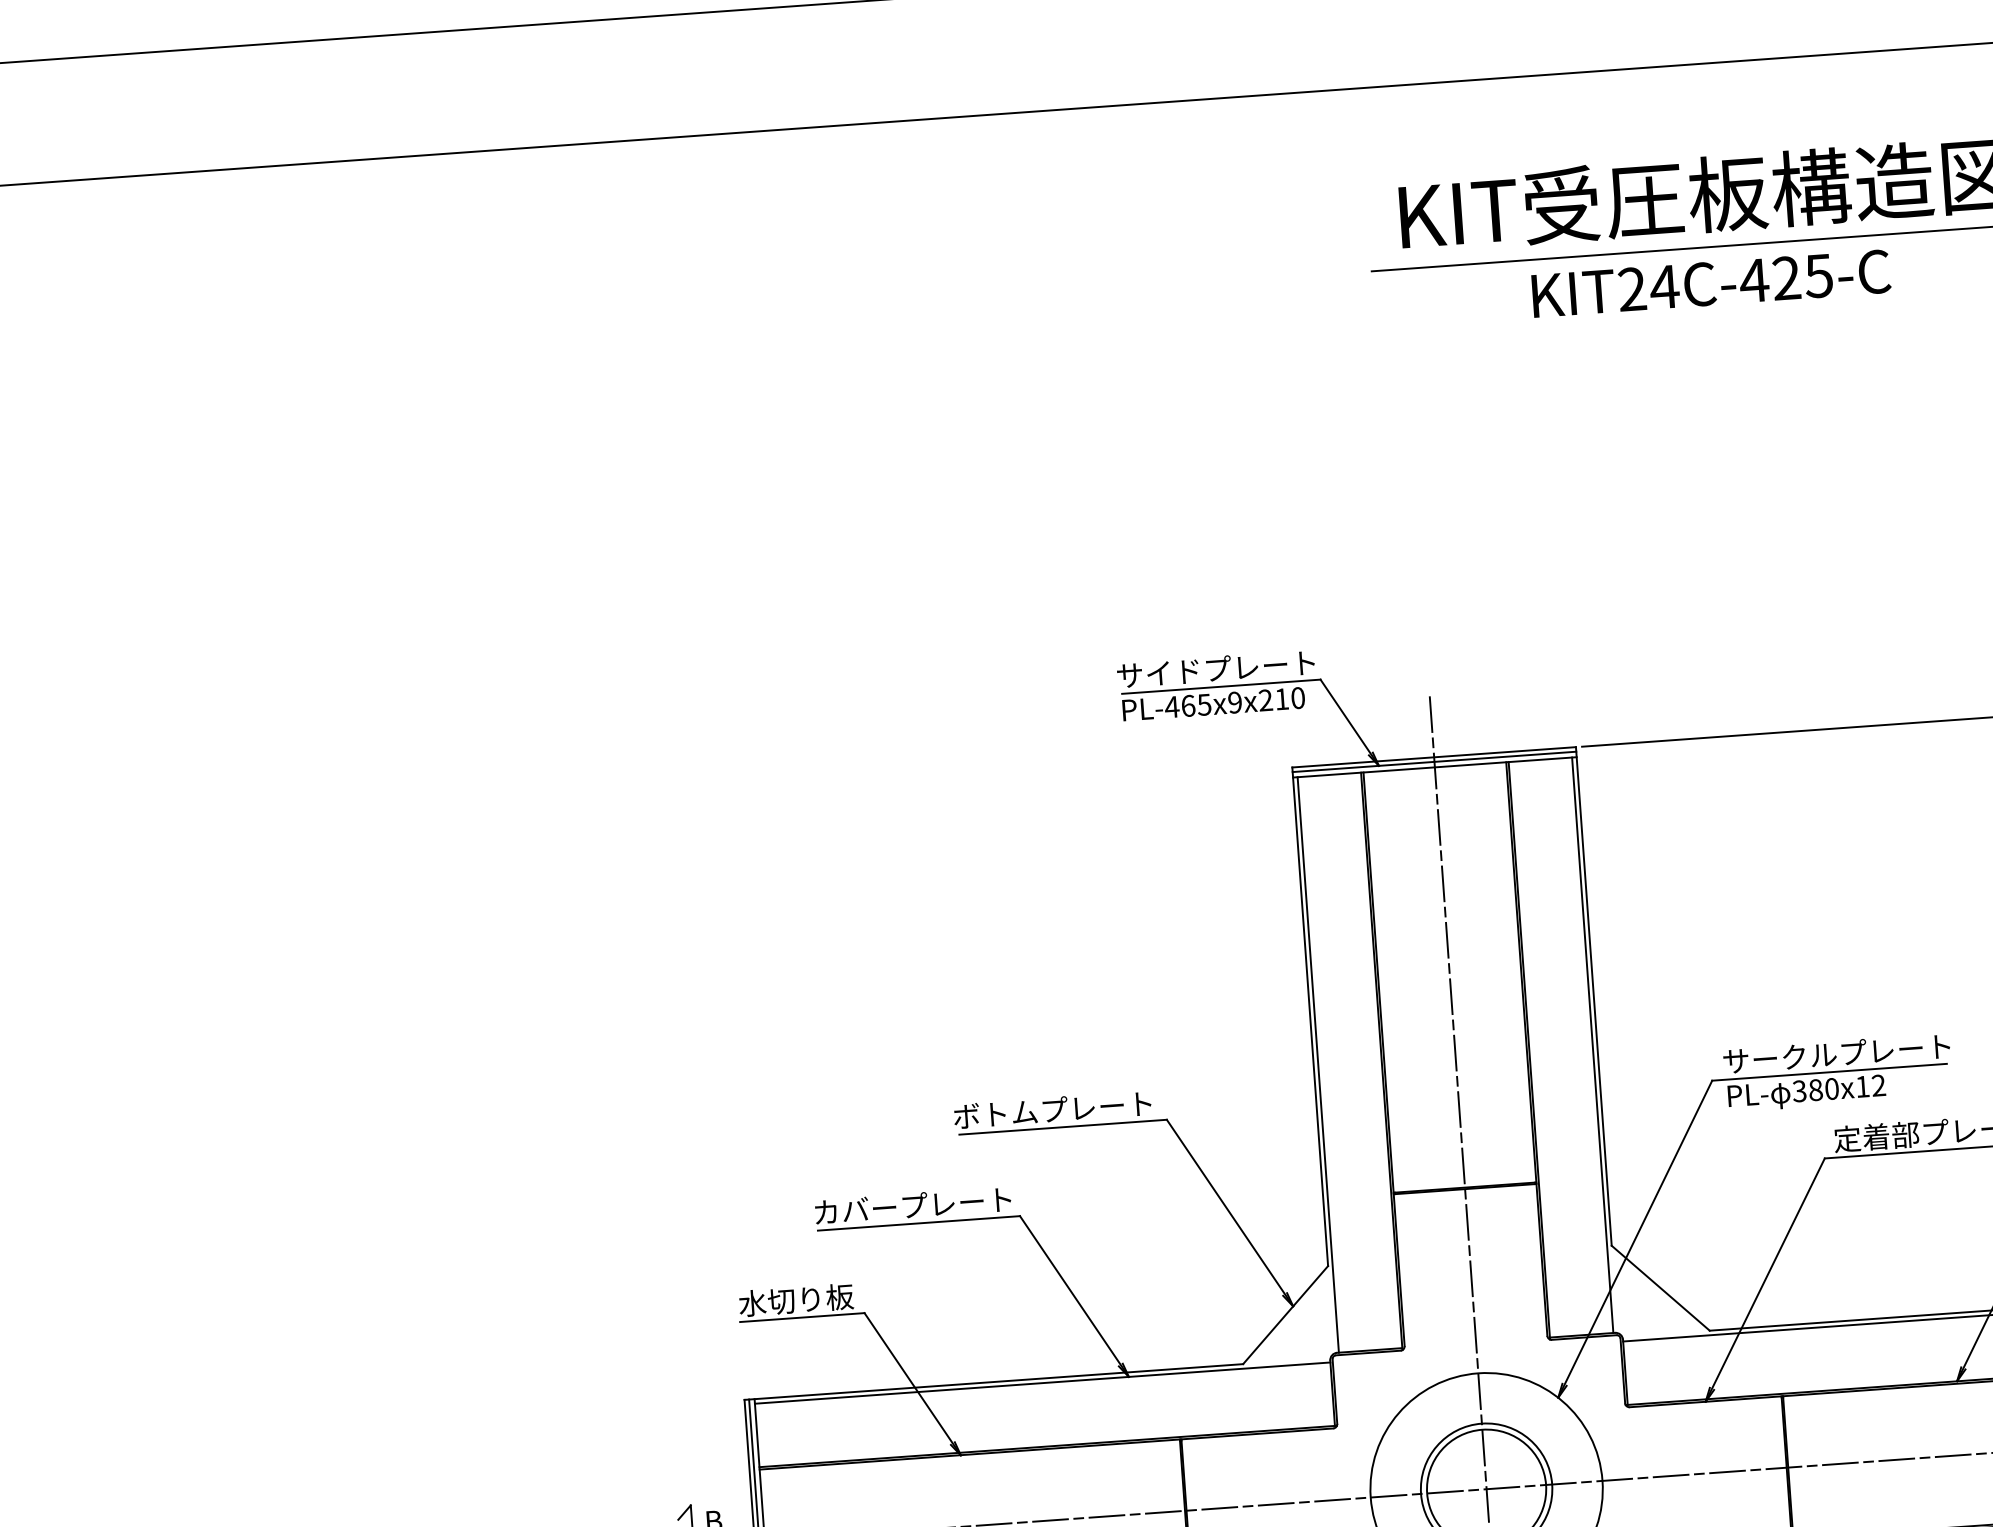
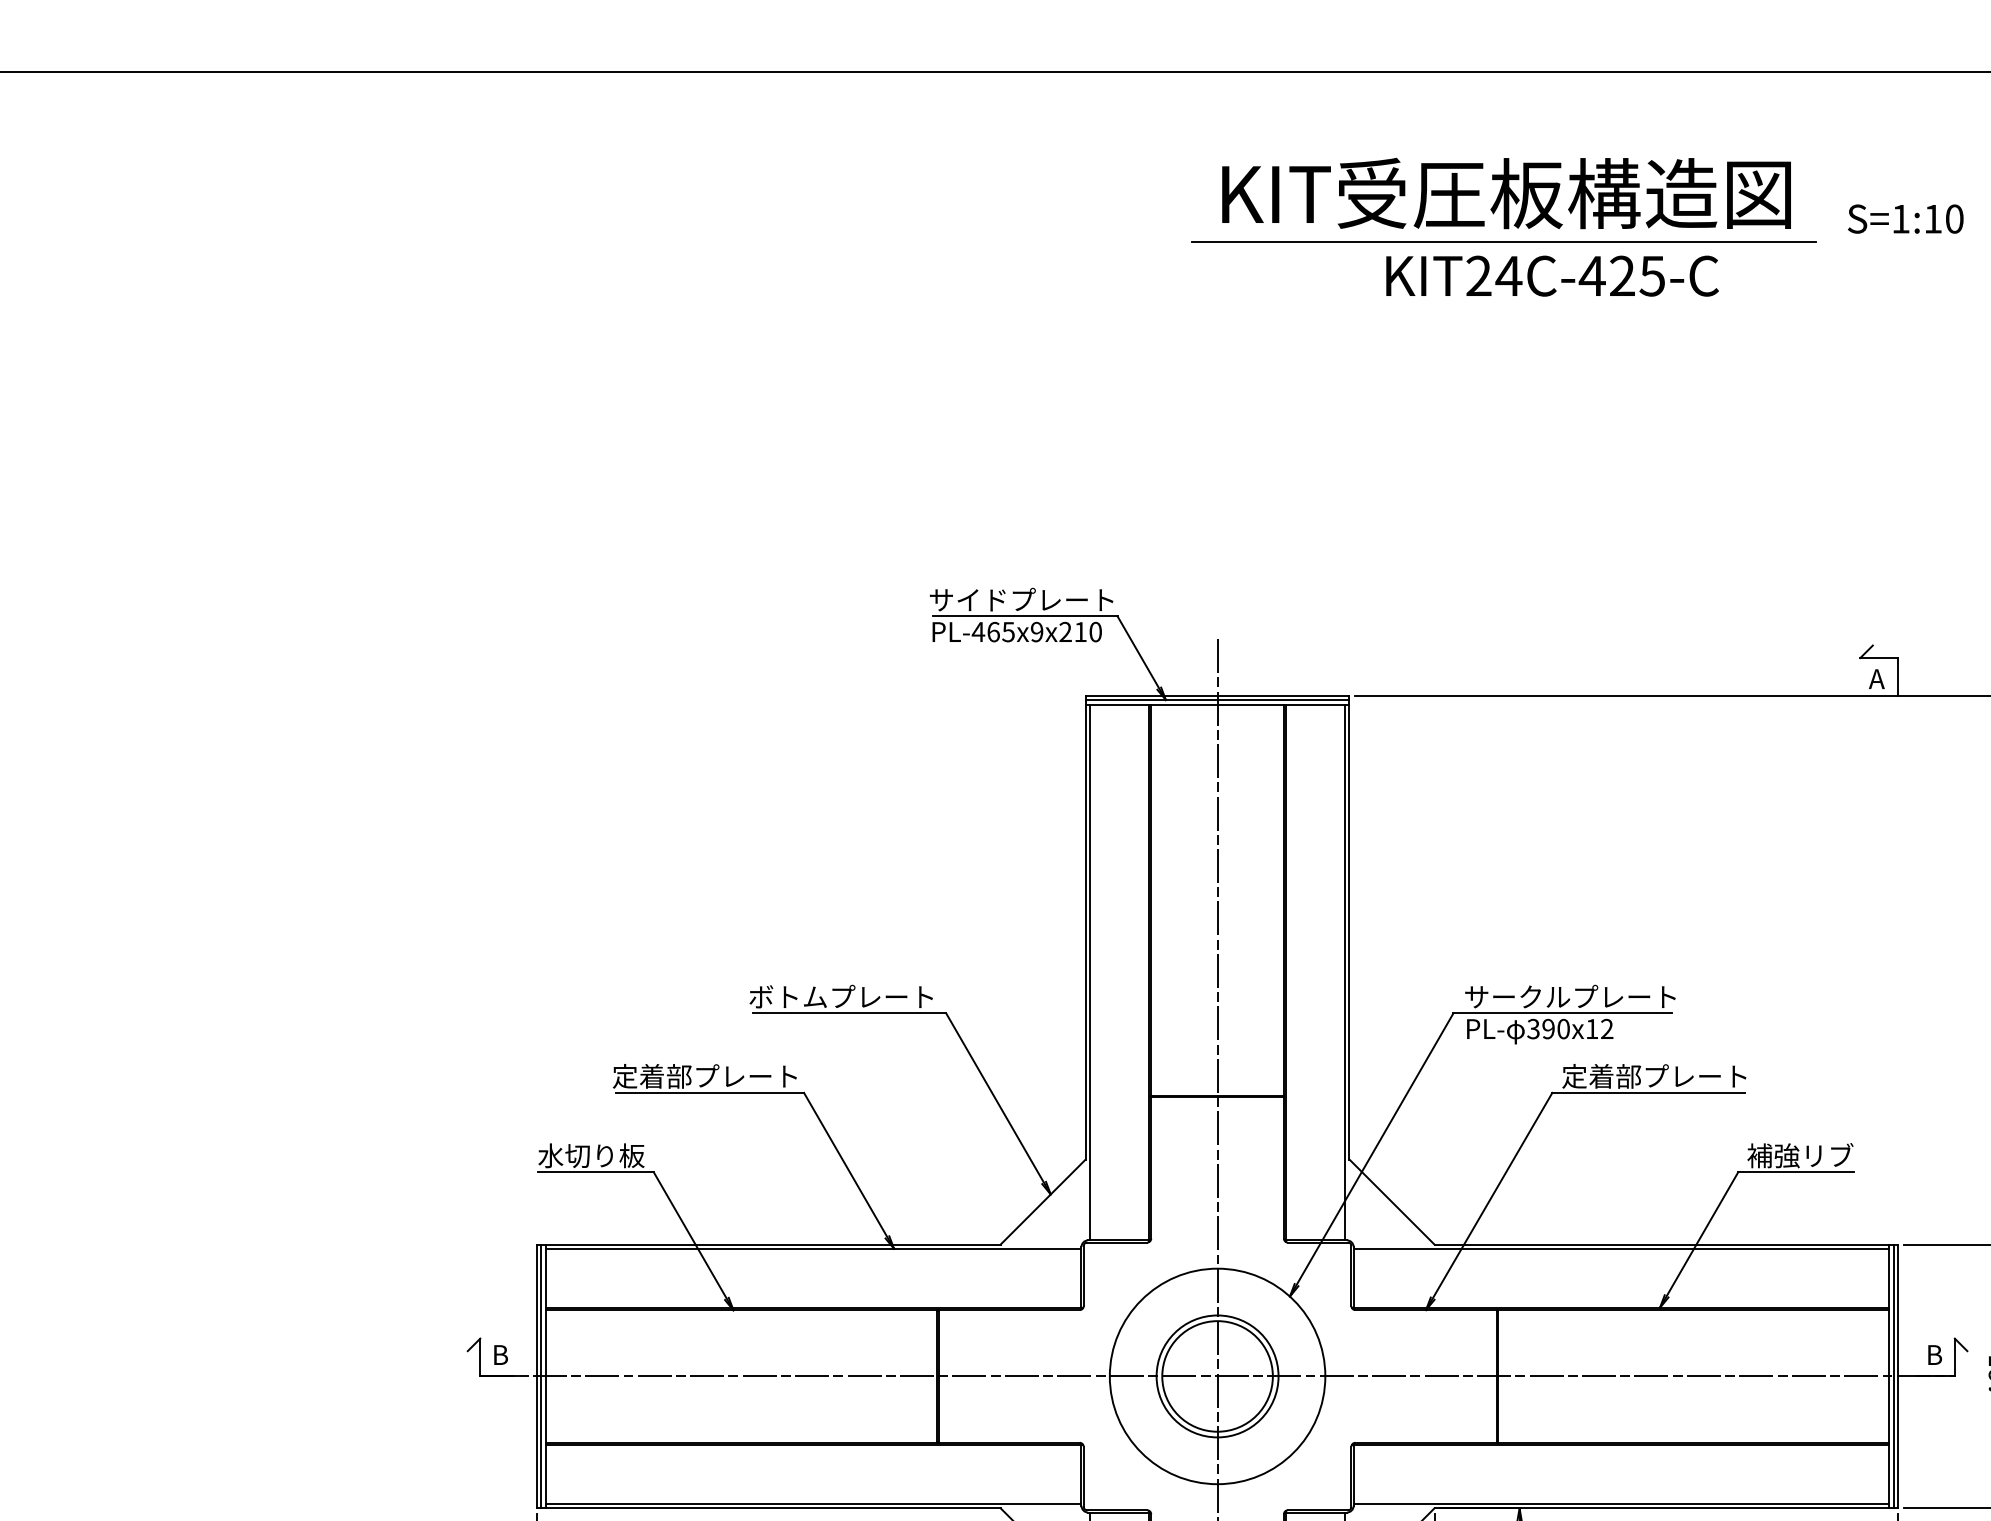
text: (1711, 283) -> (1552, 275), moved
text: (1815, 1089) -> (1548, 1028), 380x12 -> 390x12
text: (854, 1210) -> (651, 1076), カバープレート -> 定着部プレート

